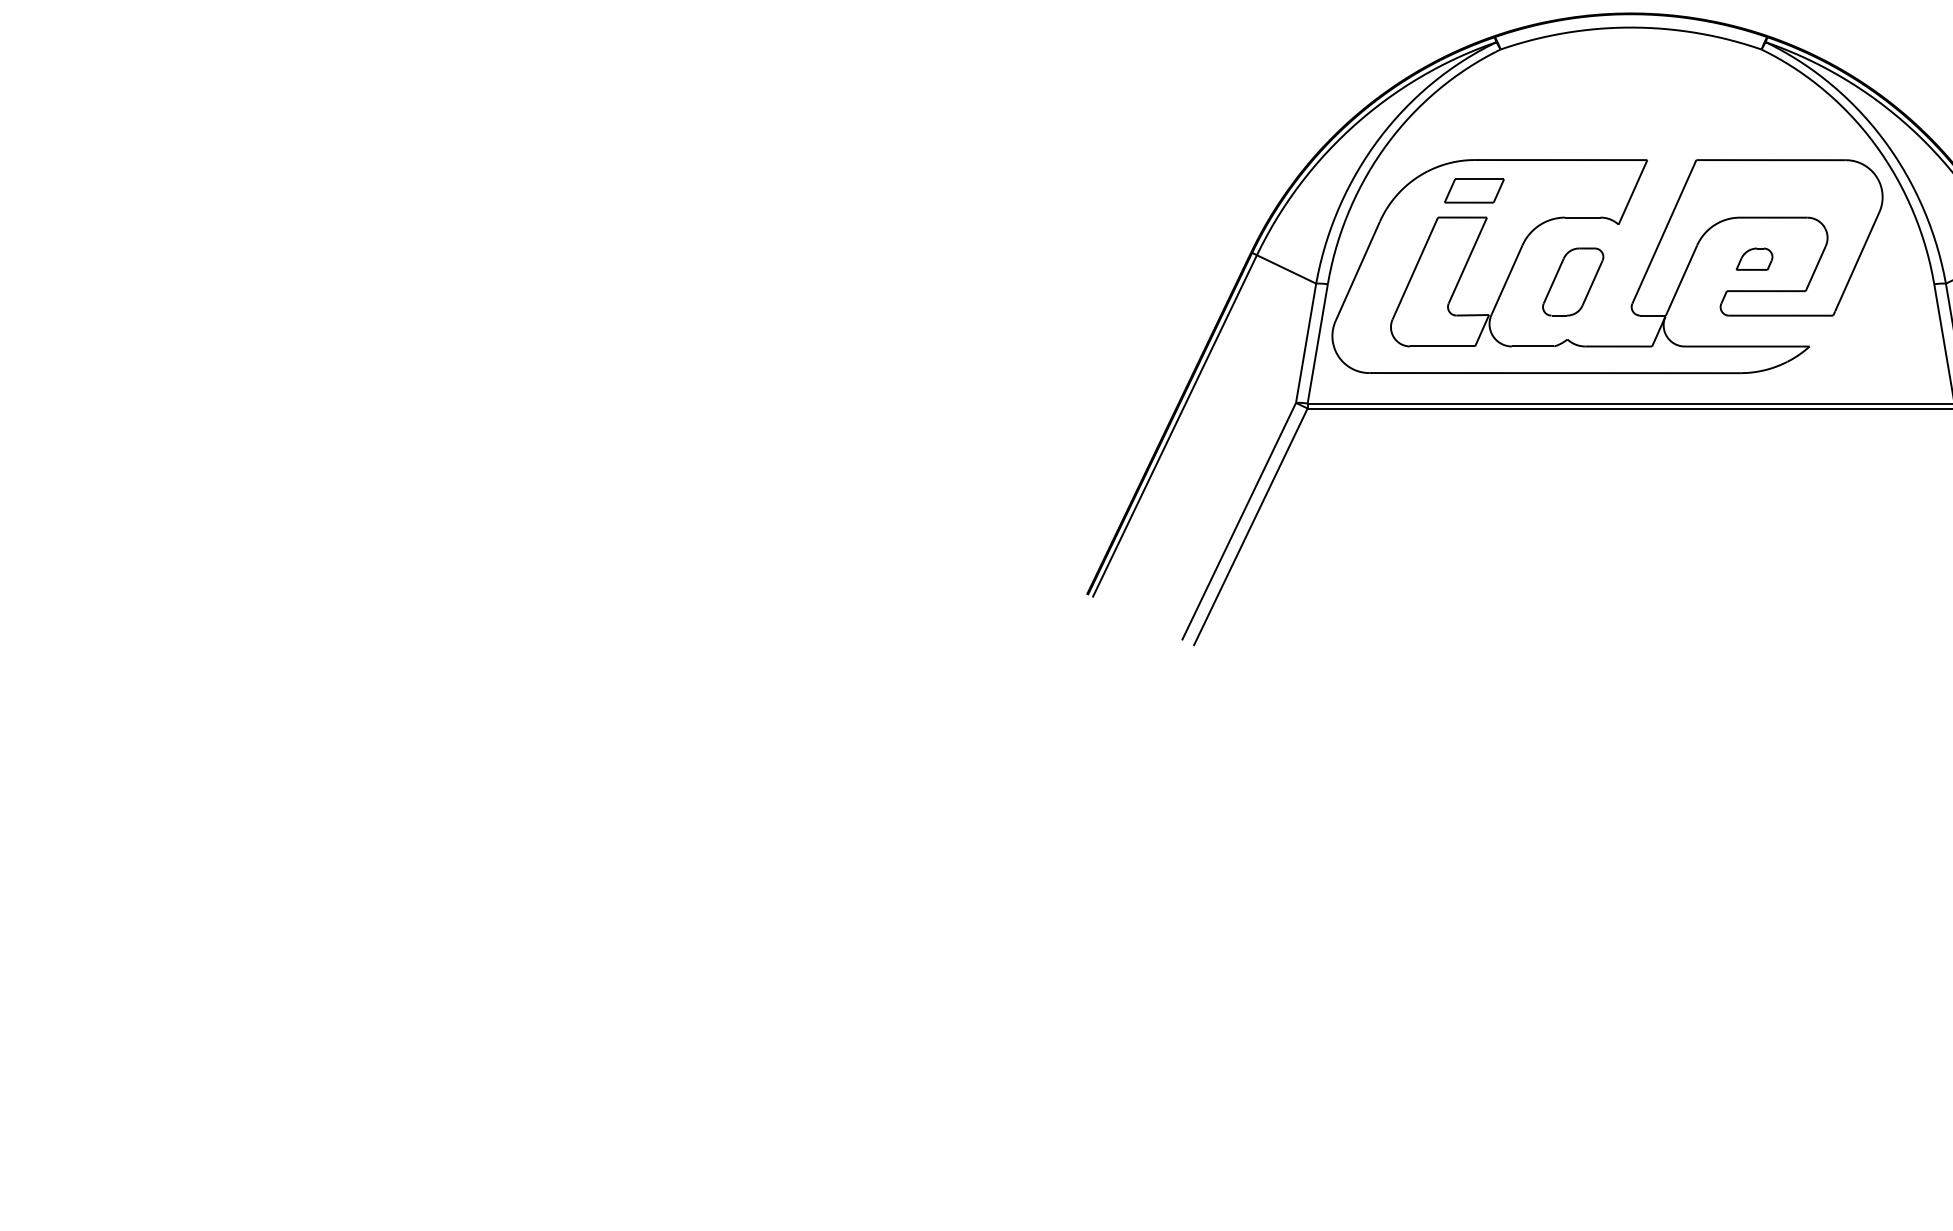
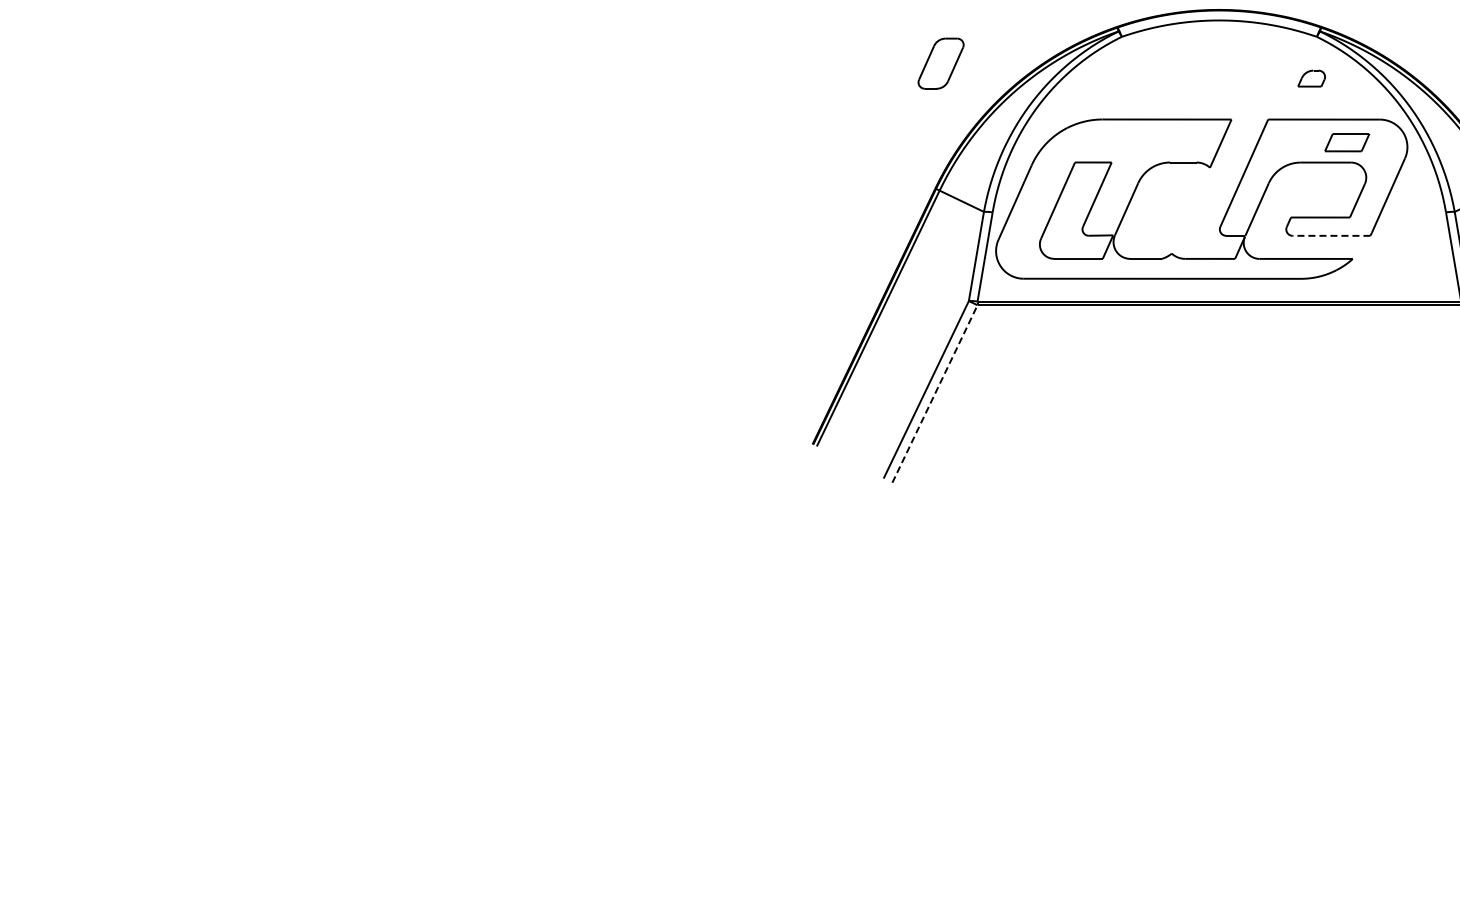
part: (1474, 190) -> (1347, 142), moved
part: (1754, 259) -> (1311, 78), moved
part: (1572, 281) -> (940, 63), moved
line: (1781, 315) -> (1331, 235), solid -> dashed
line: (1251, 526) -> (935, 393), solid -> dashed

